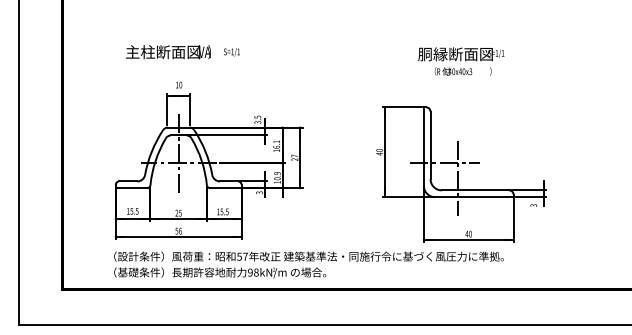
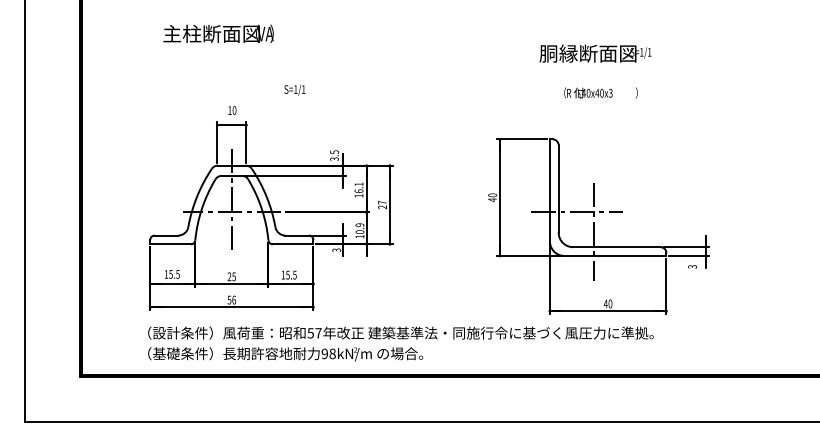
text: (168, 51) -> (218, 33), moved
text: (231, 51) -> (294, 89), moved
text: (461, 54) -> (595, 53), moved

